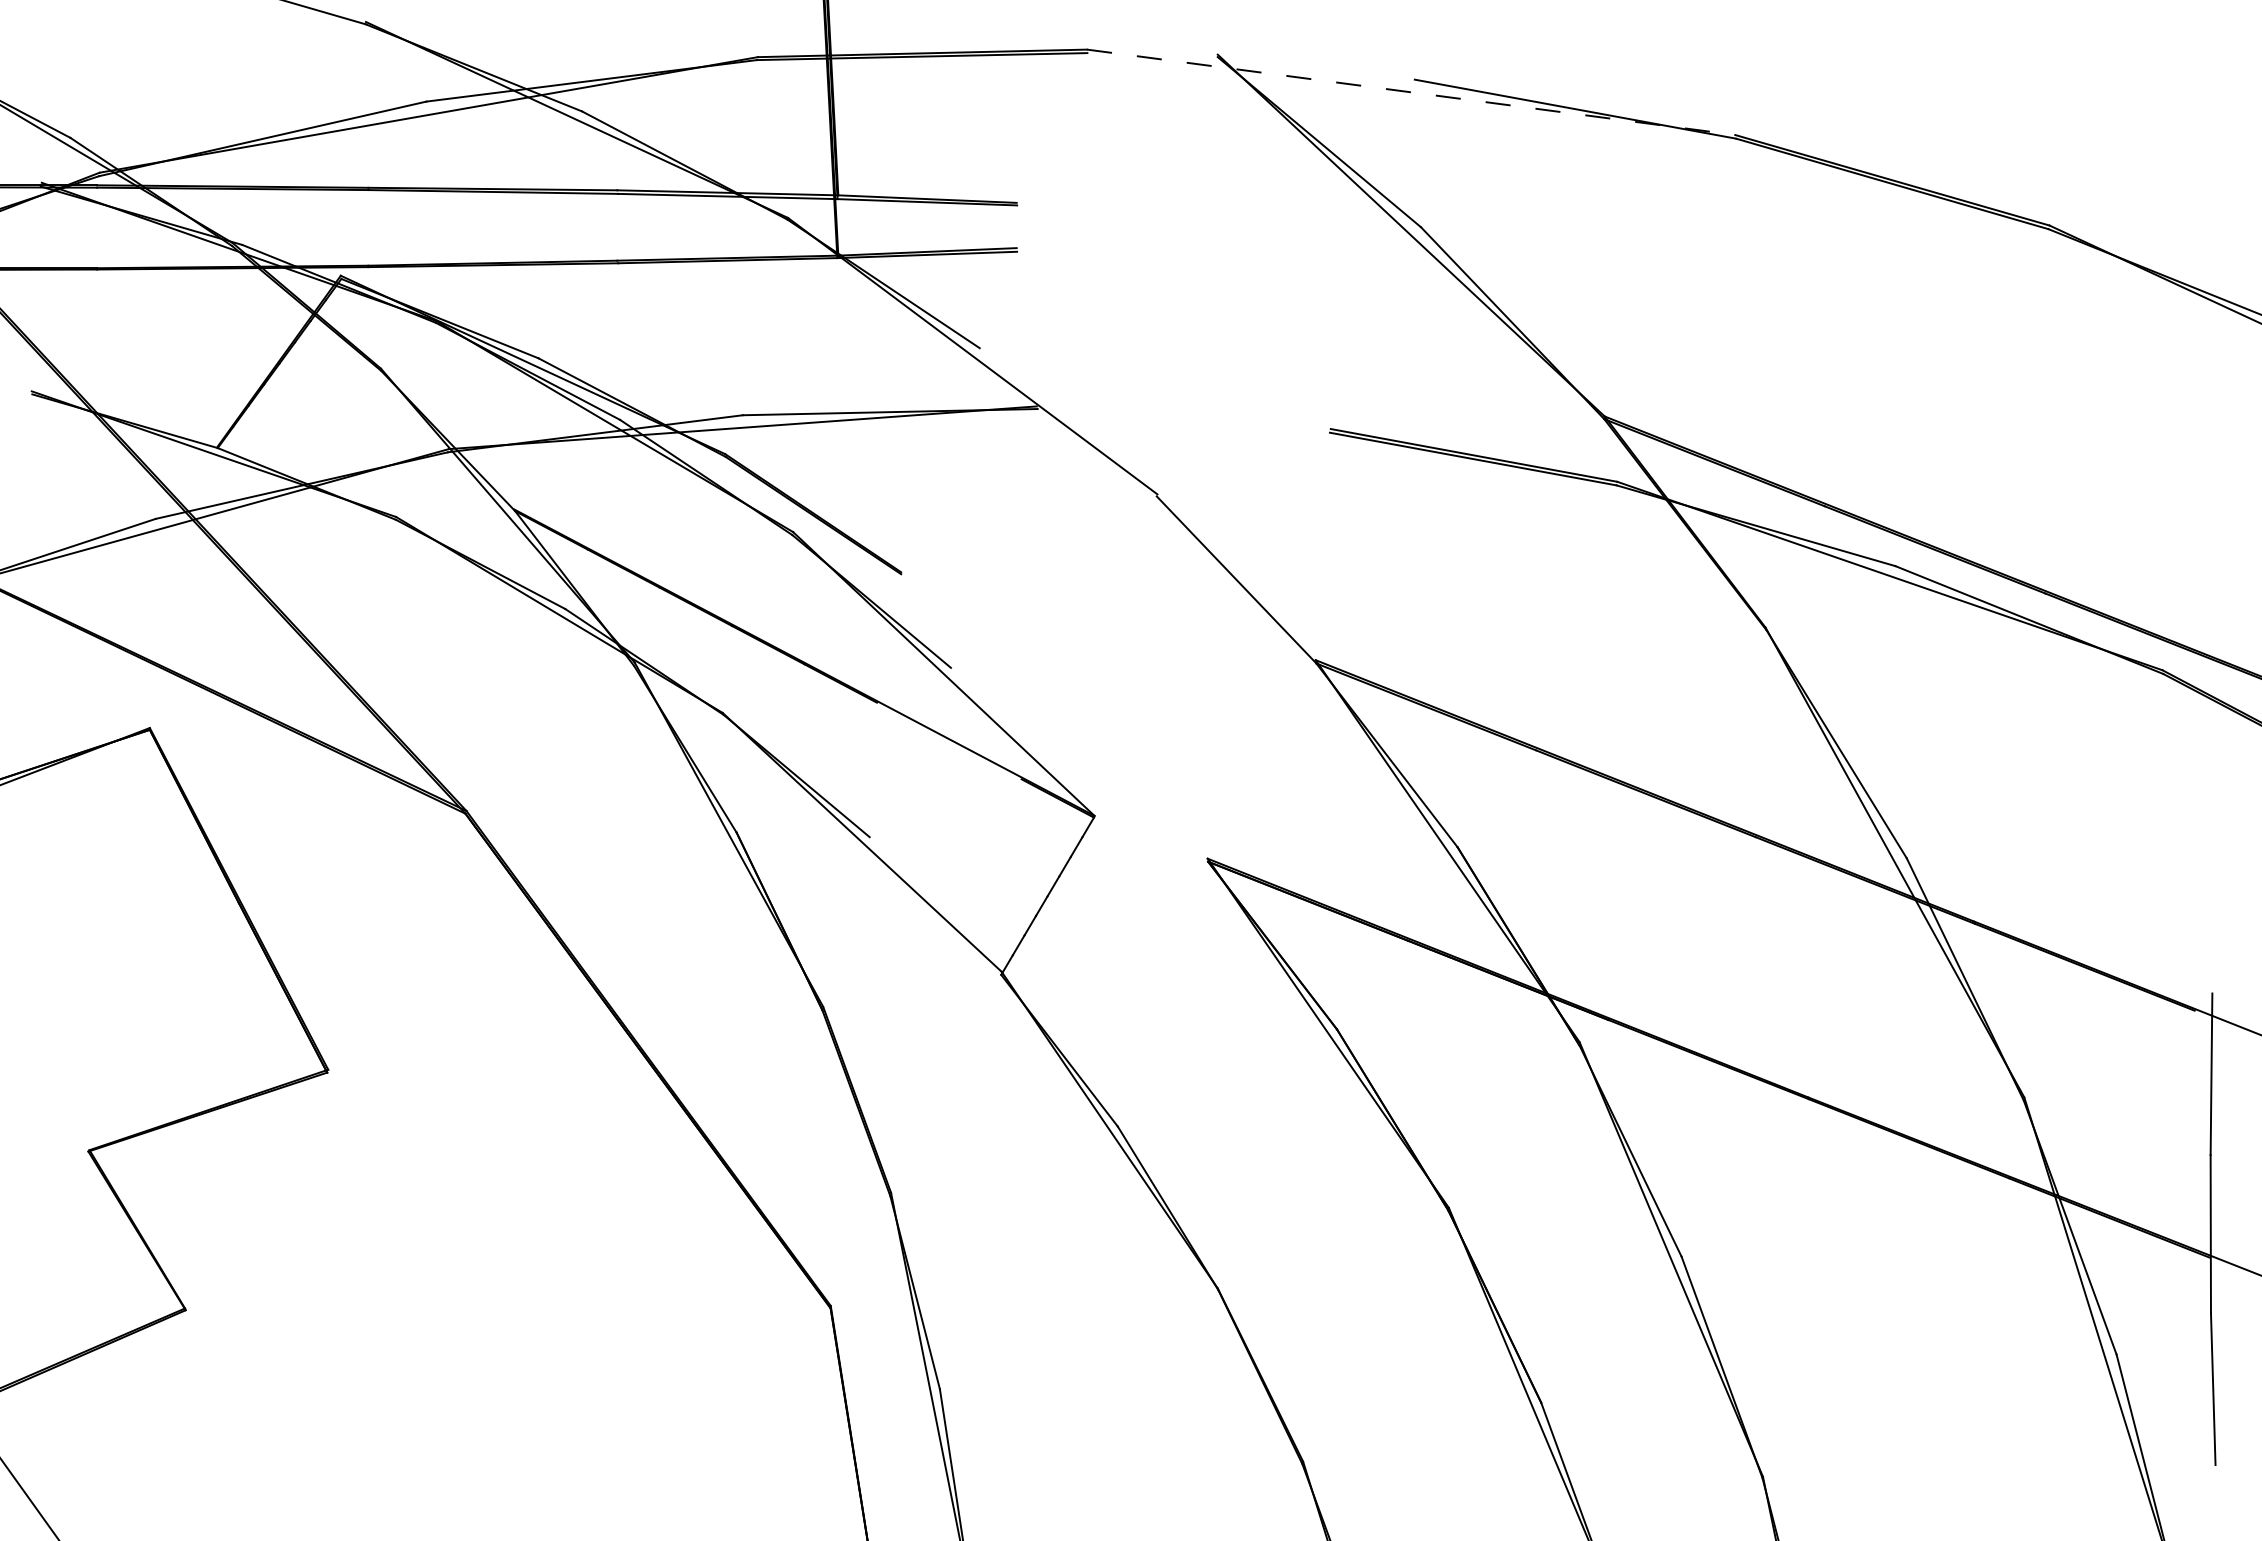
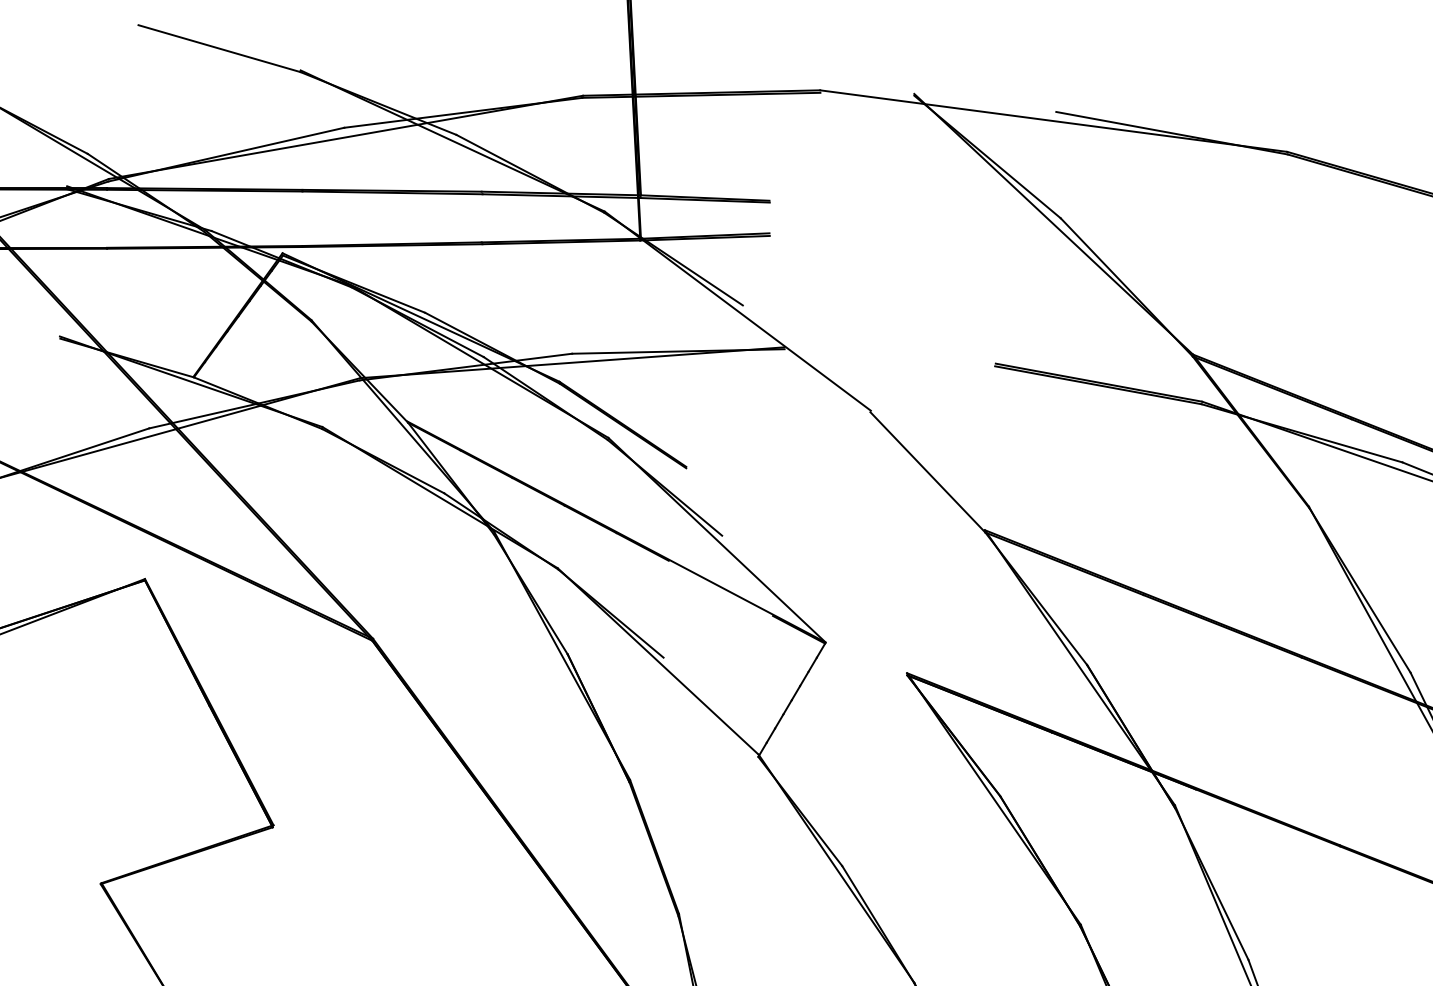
line: (1411, 92) -> (1053, 121), dashed -> solid

